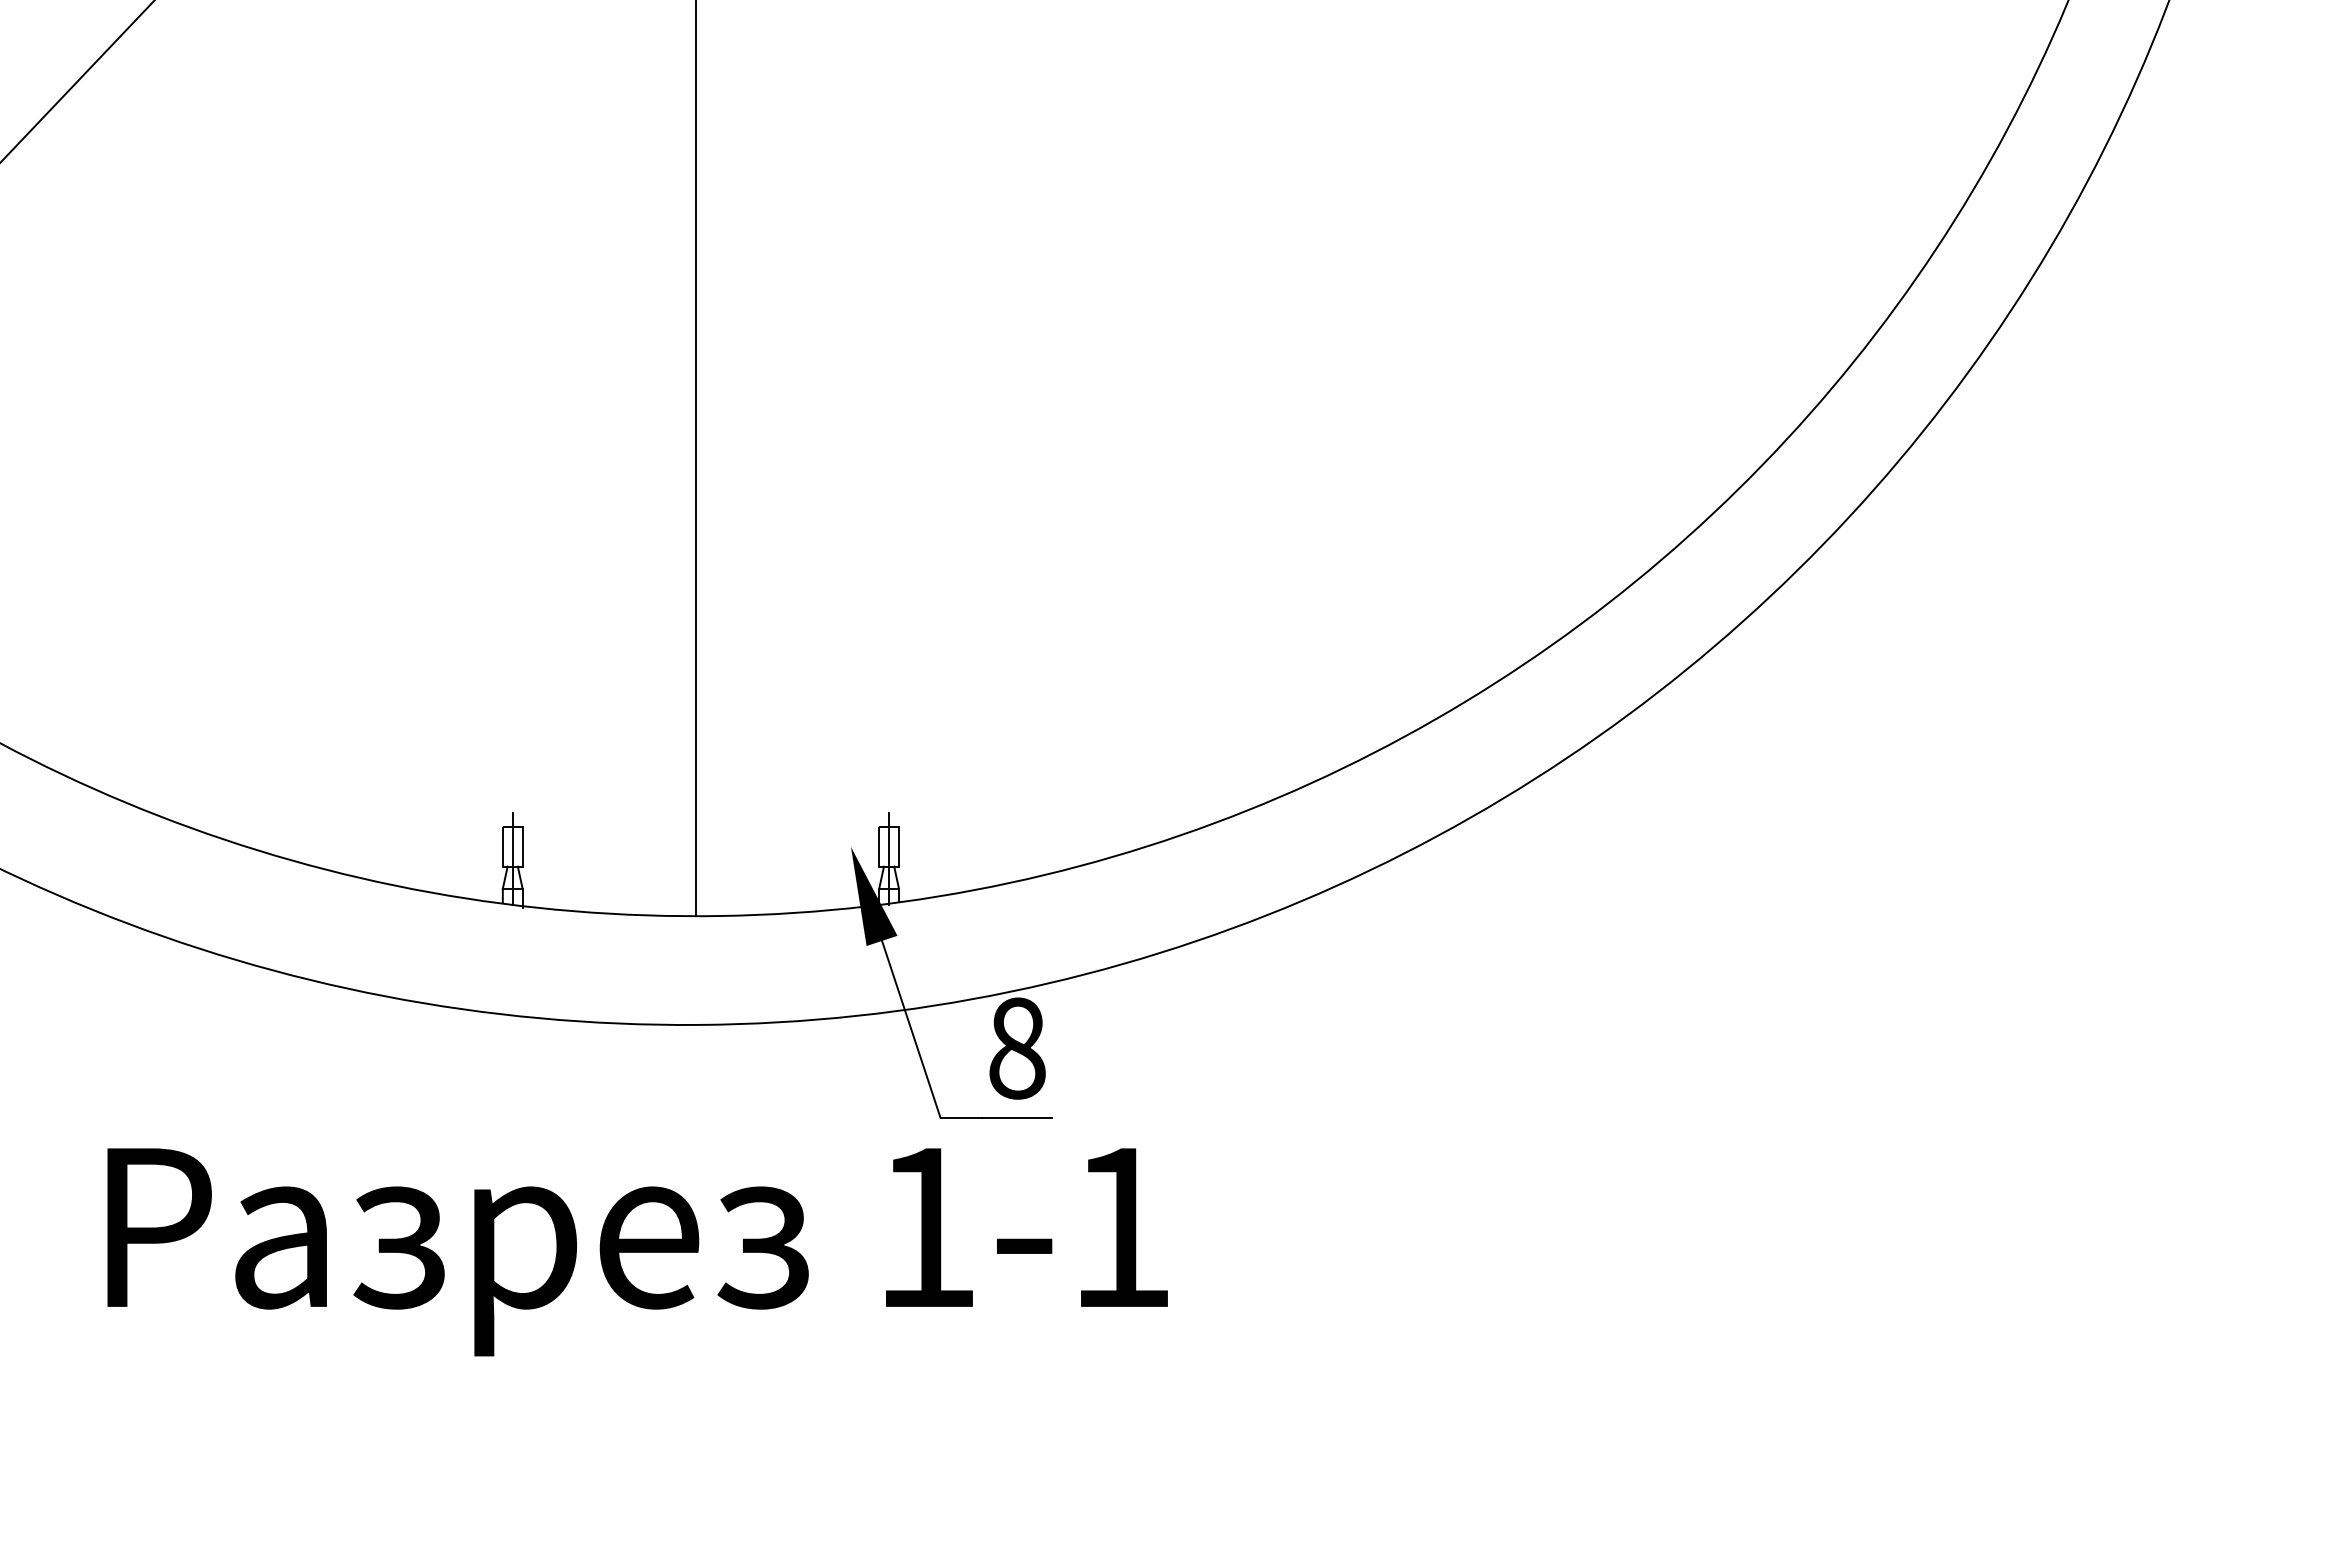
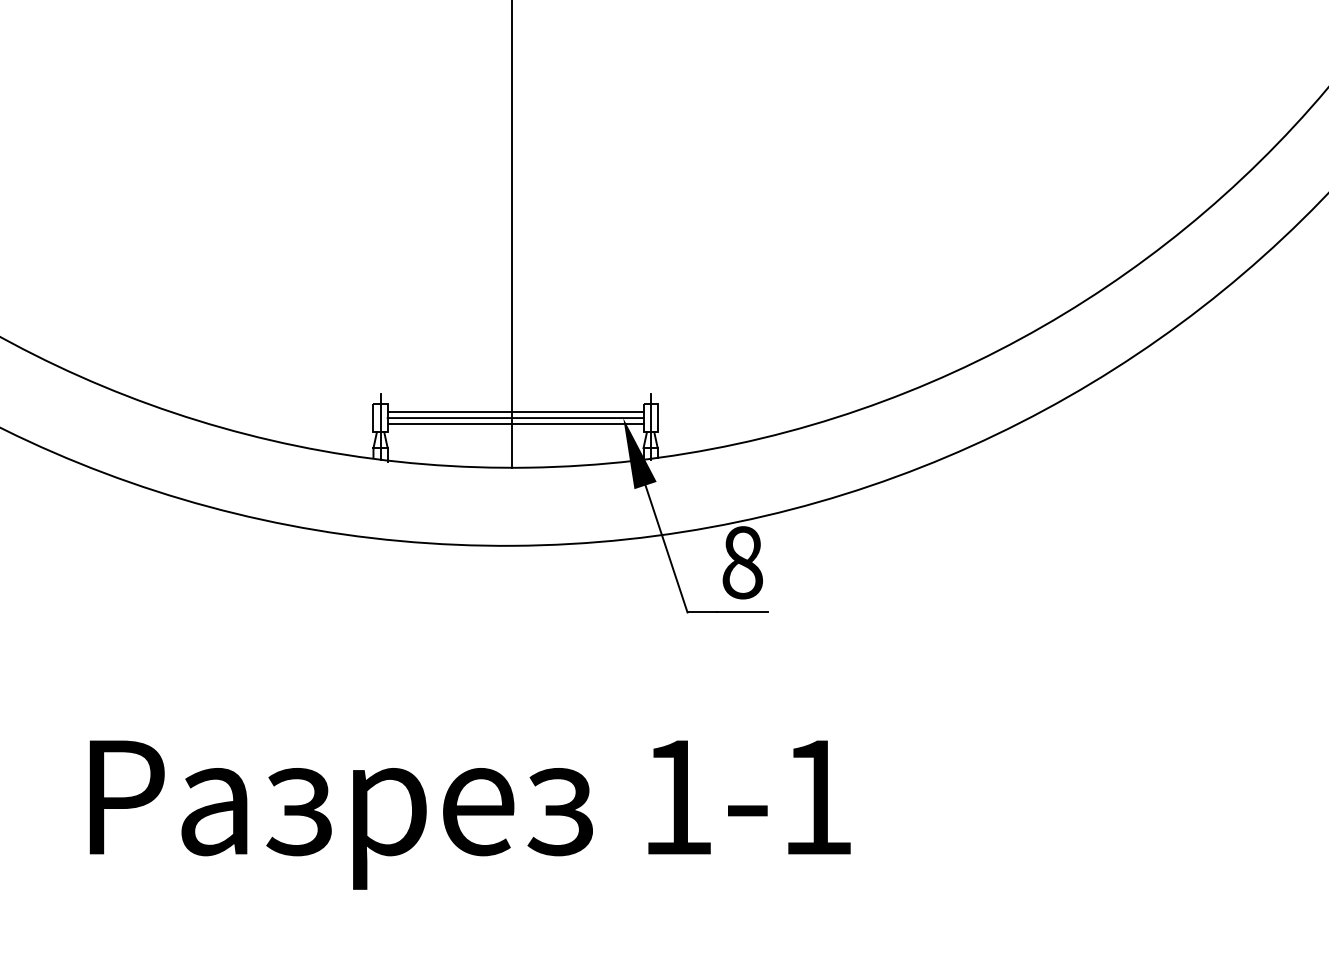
line: (700, 838) -> (515, 412), added
line: (700, 846) -> (515, 417), added
line: (700, 854) -> (515, 423), added
text: (637, 1252) -> (470, 815), moved

